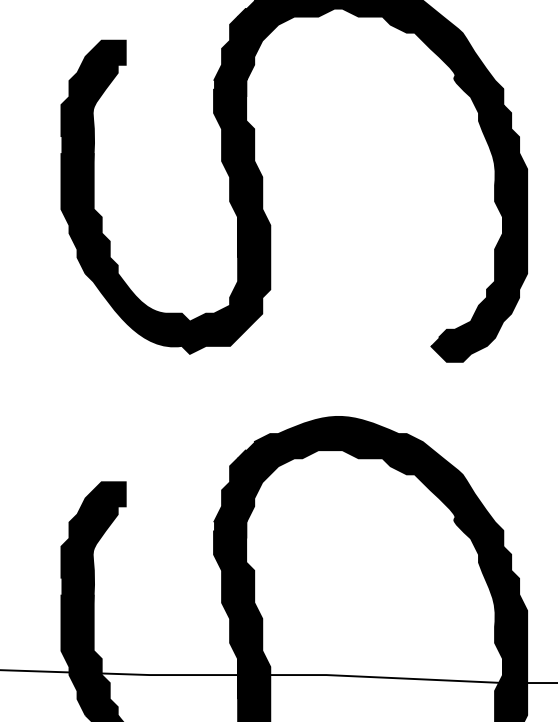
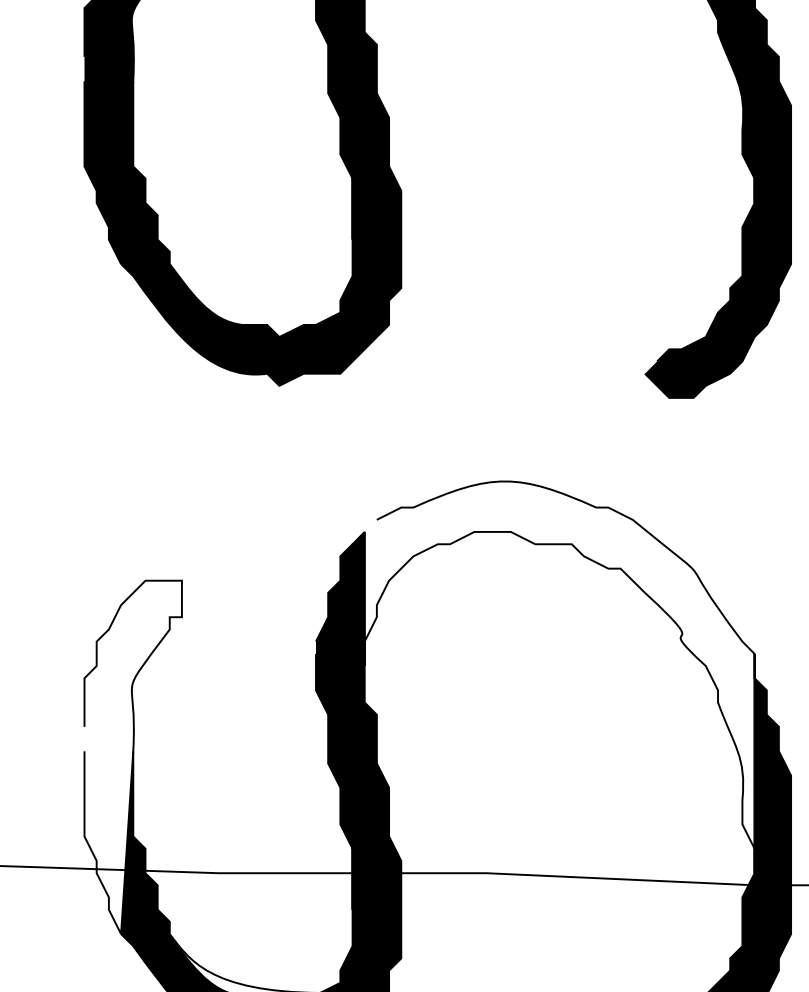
fill: (374, 545) -> (559, 676), removed
fill: (93, 598) -> (133, 757), removed

